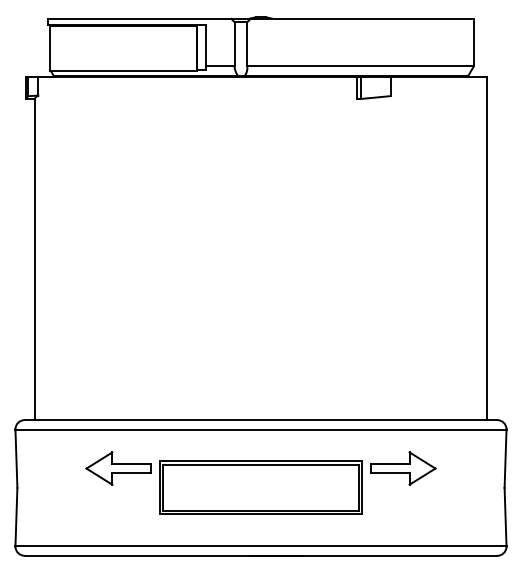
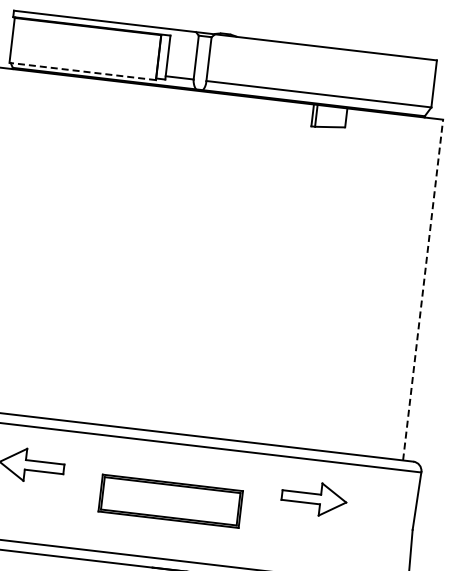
line: (123, 71) -> (82, 71), solid -> dashed
line: (486, 248) -> (422, 289), solid -> dashed
part: (260, 487) -> (170, 500), size x0.7

